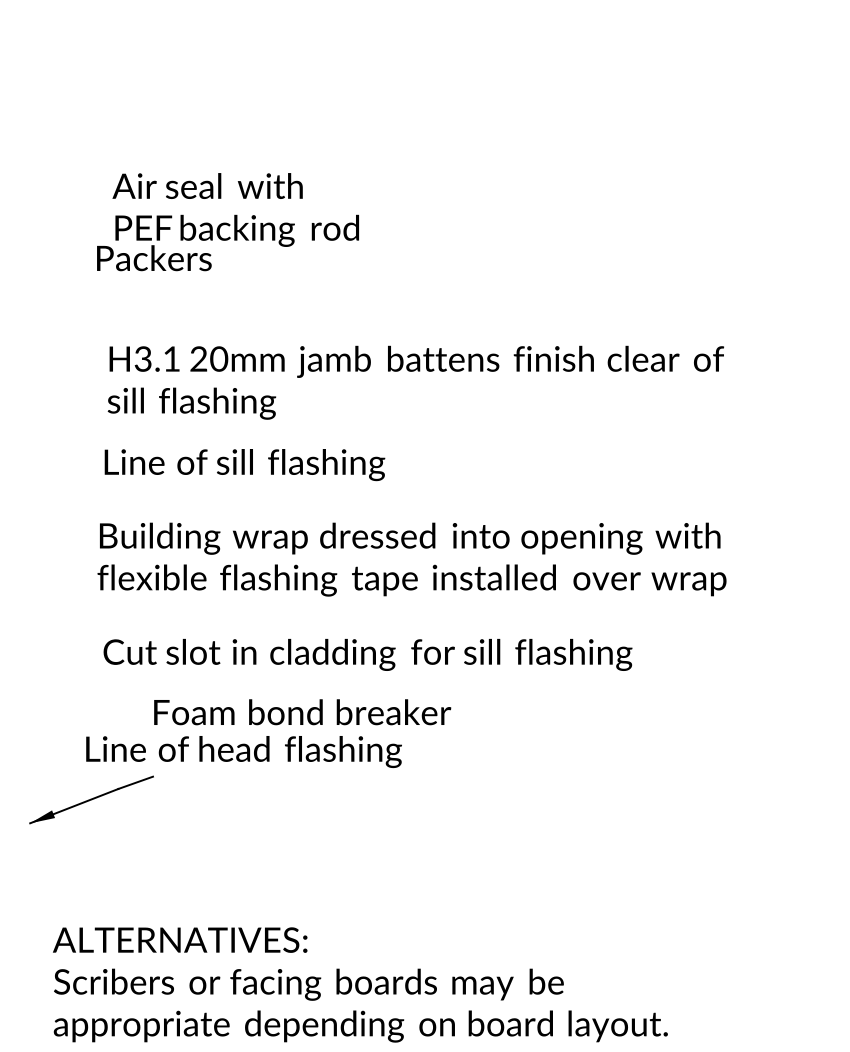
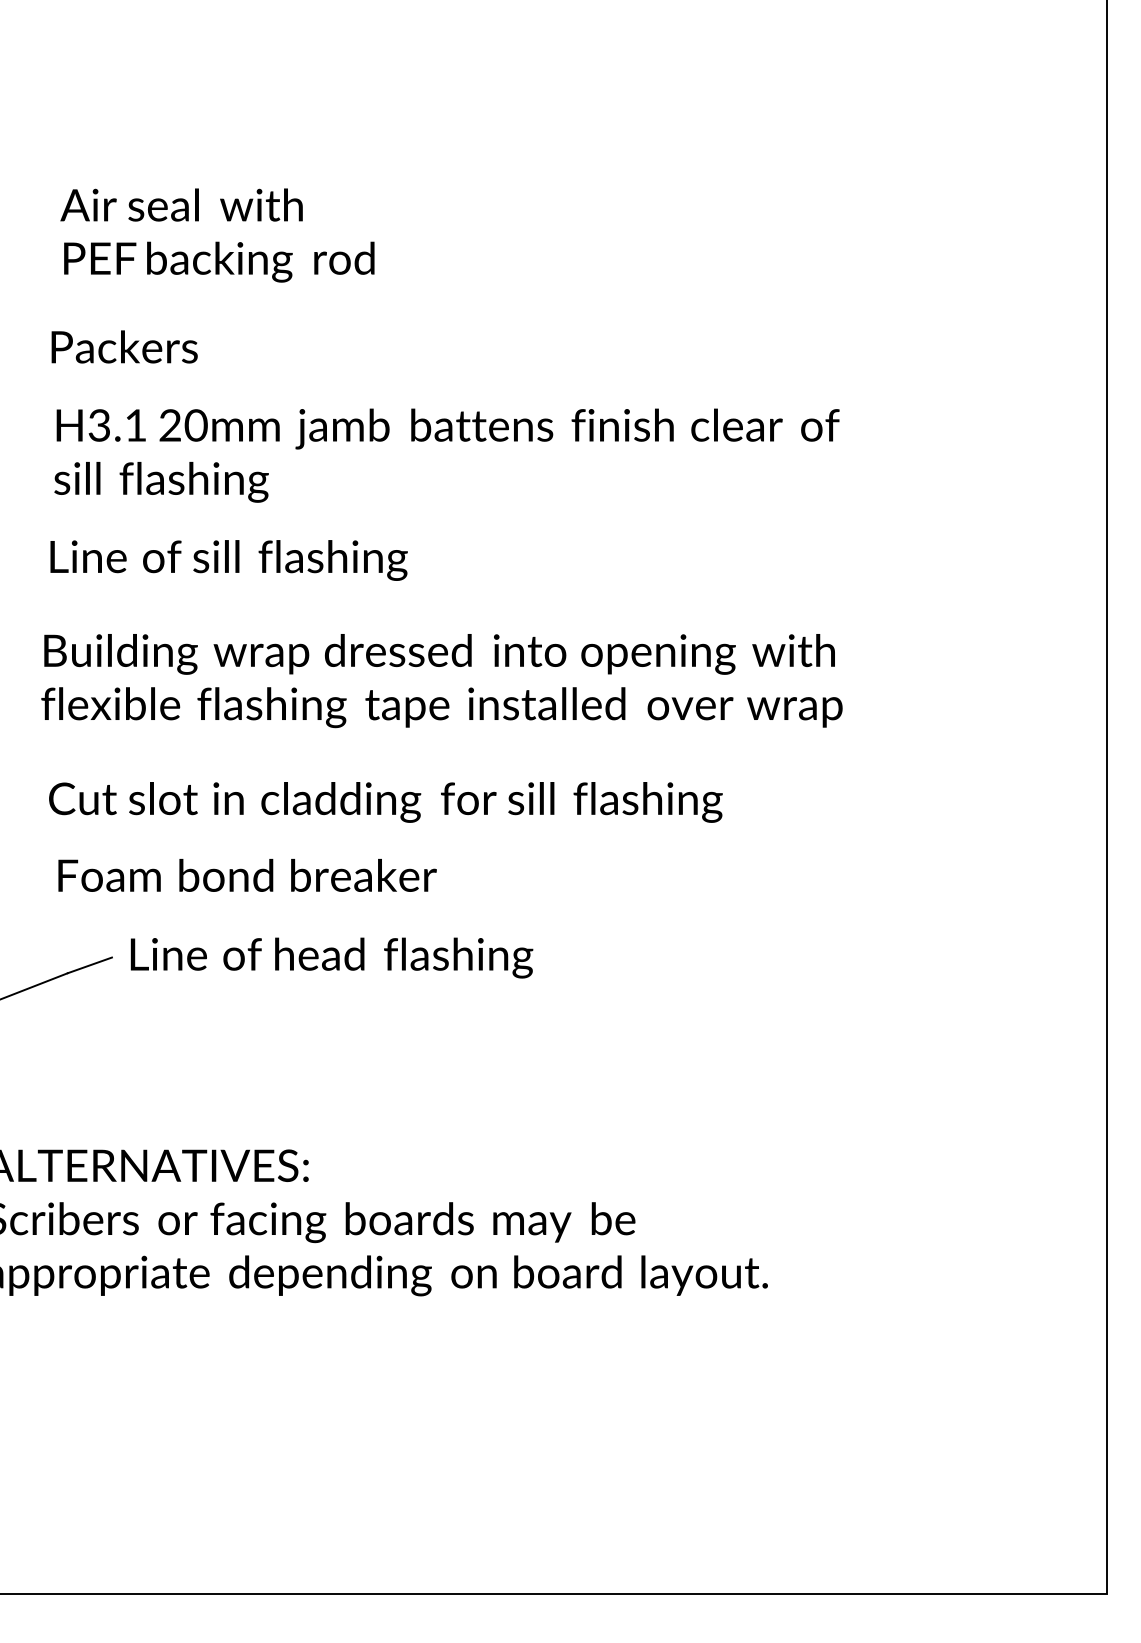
text: (154, 257) -> (124, 346), moved
text: (302, 712) -> (247, 875), moved
text: (243, 751) -> (331, 957), moved

